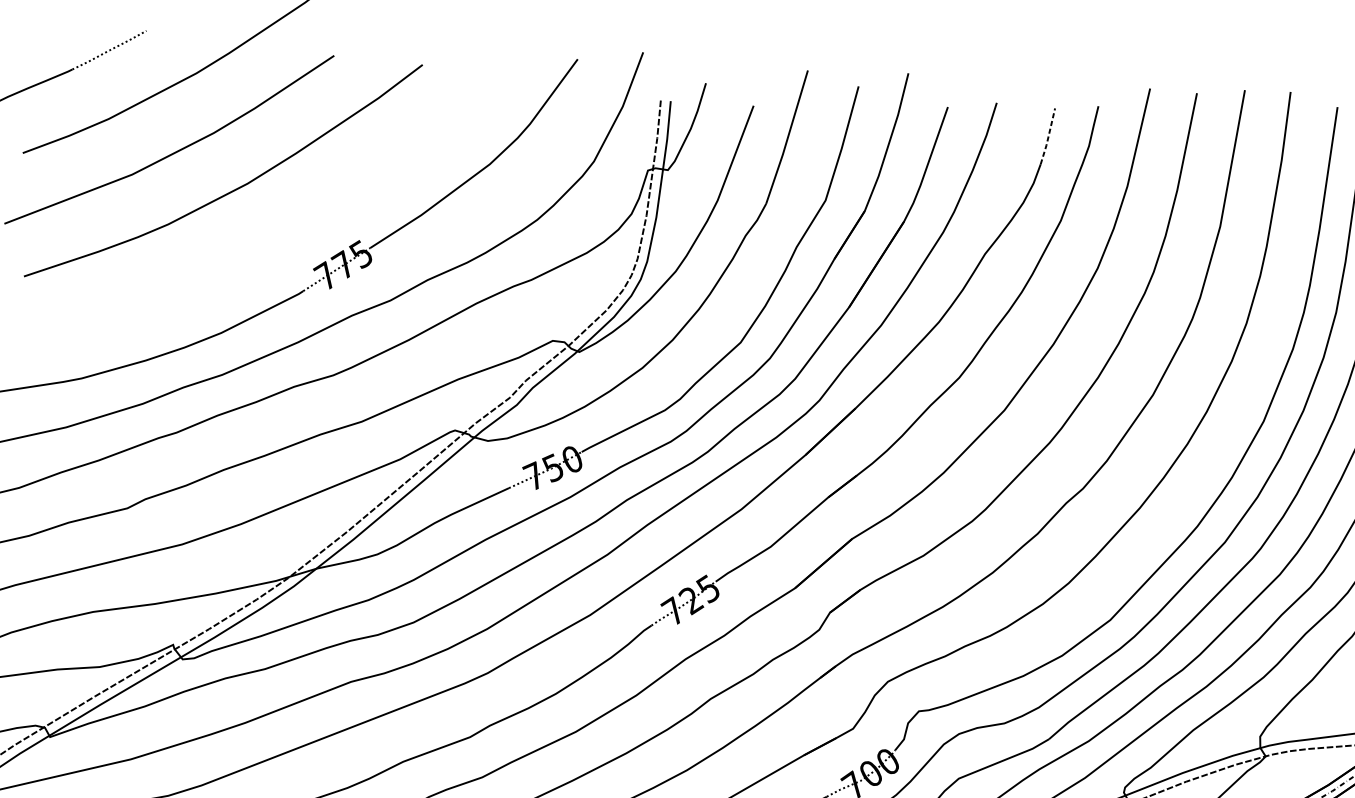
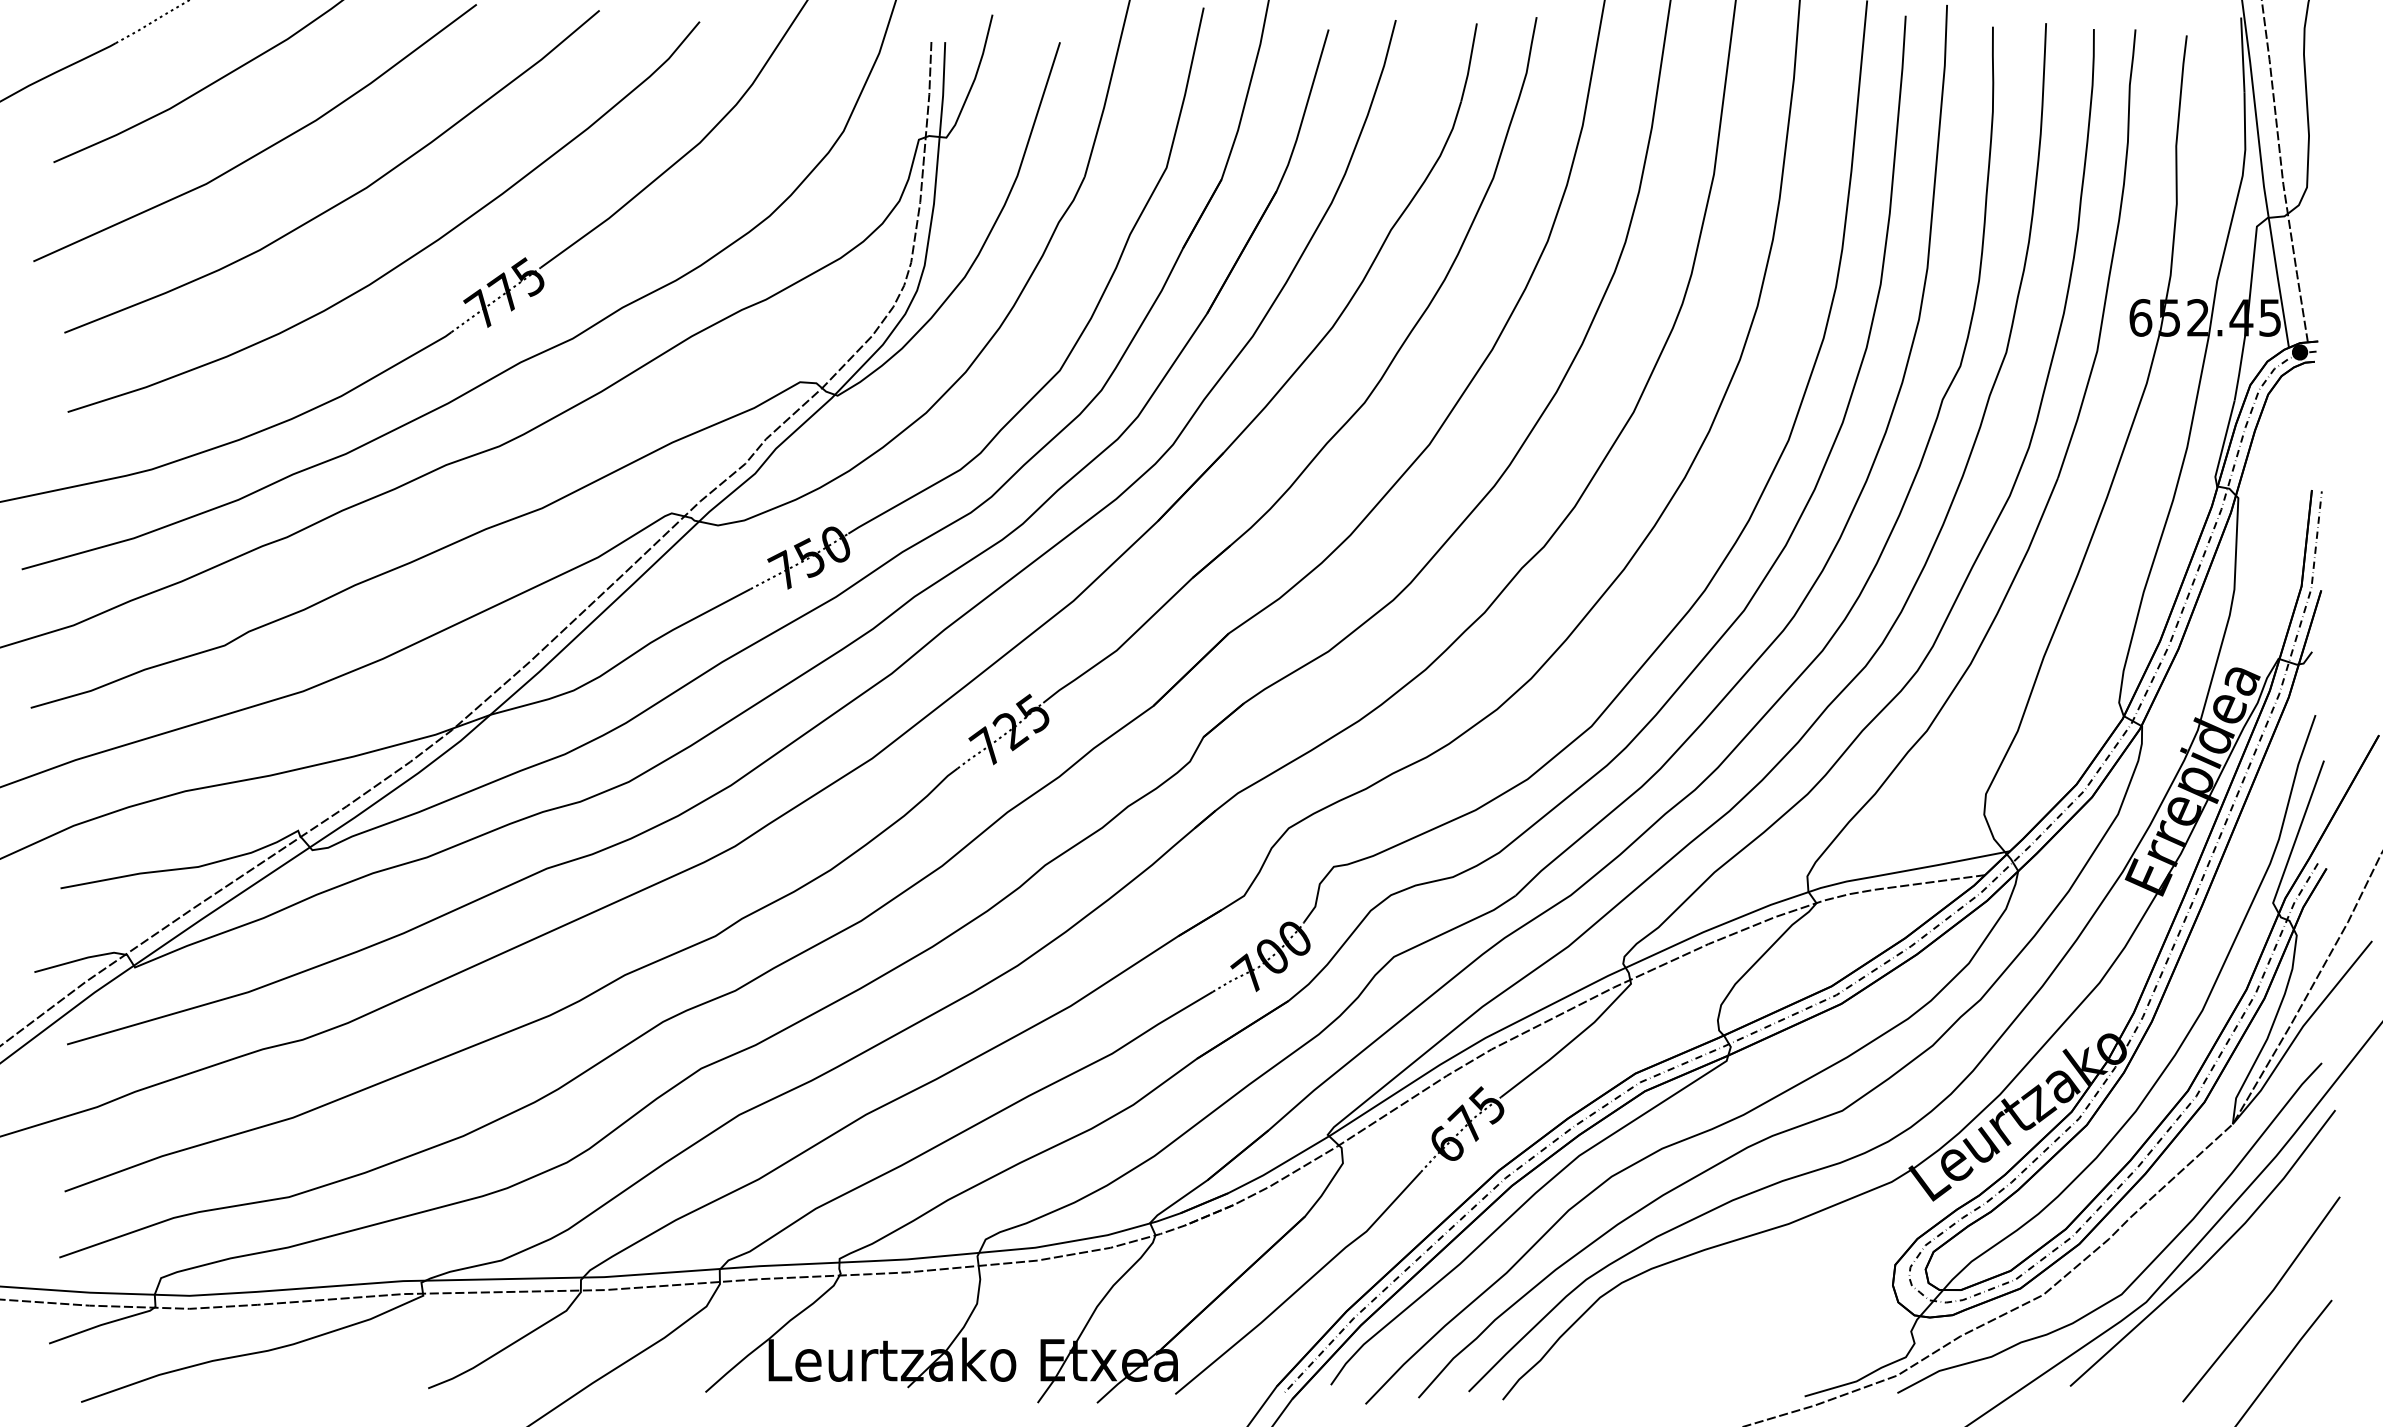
line: (1048, 137) -> (1469, 63), dashed -> solid
curve: (276, 234) -> (410, 256), added

